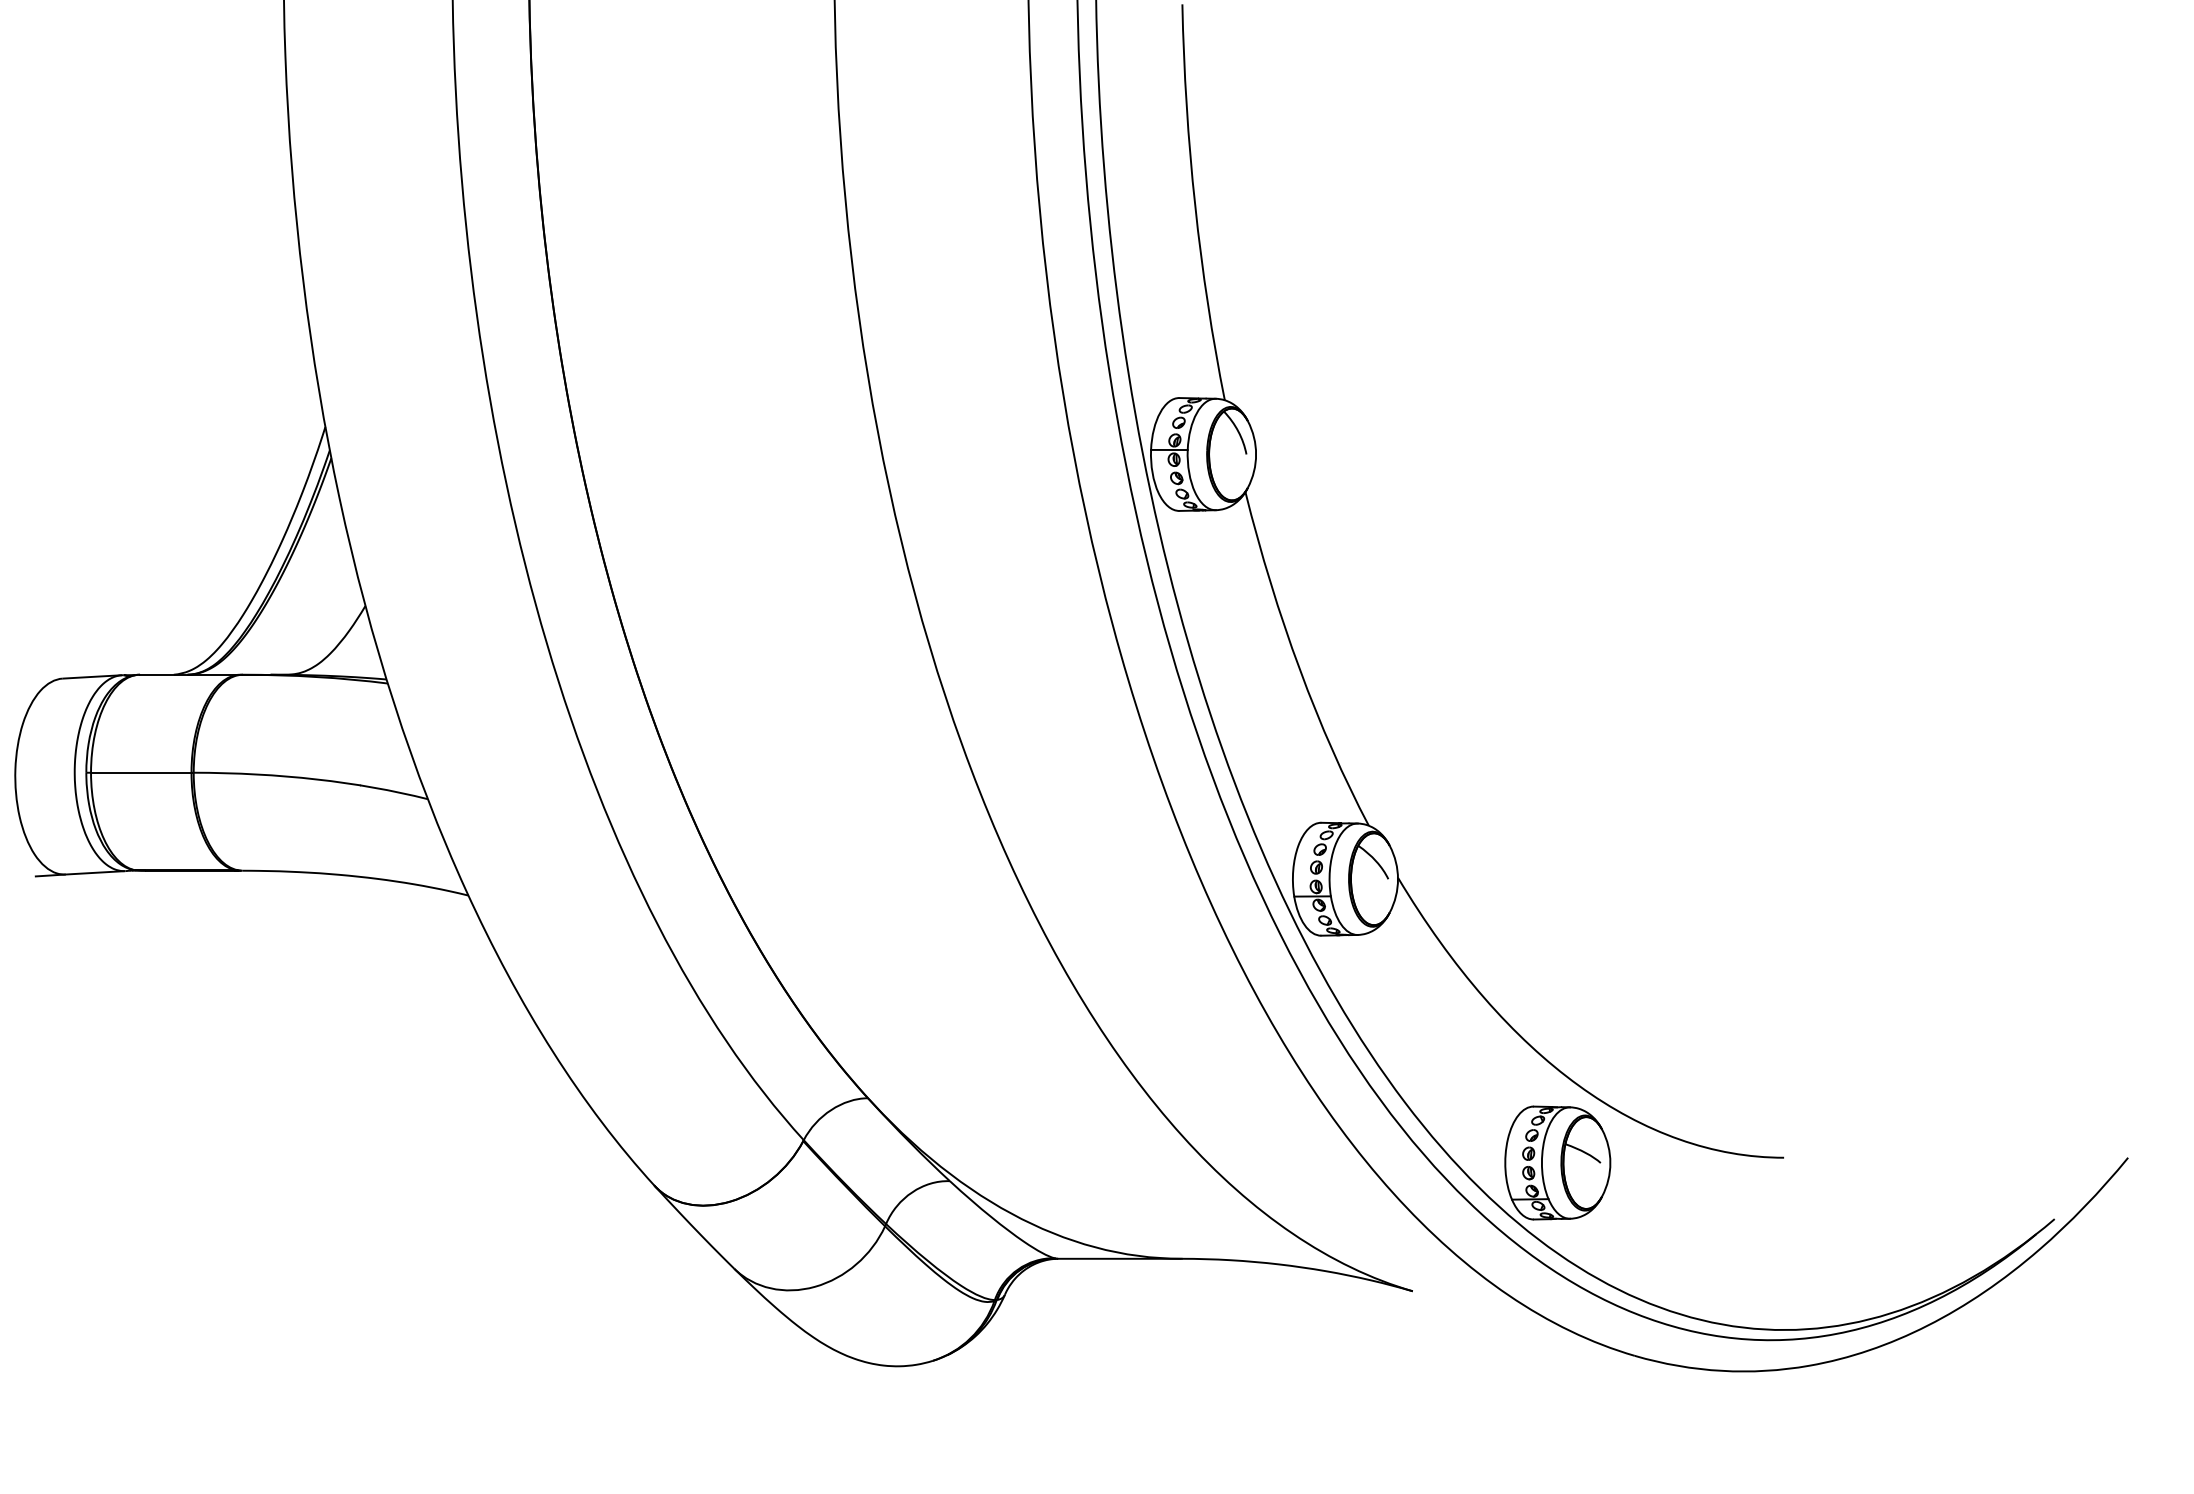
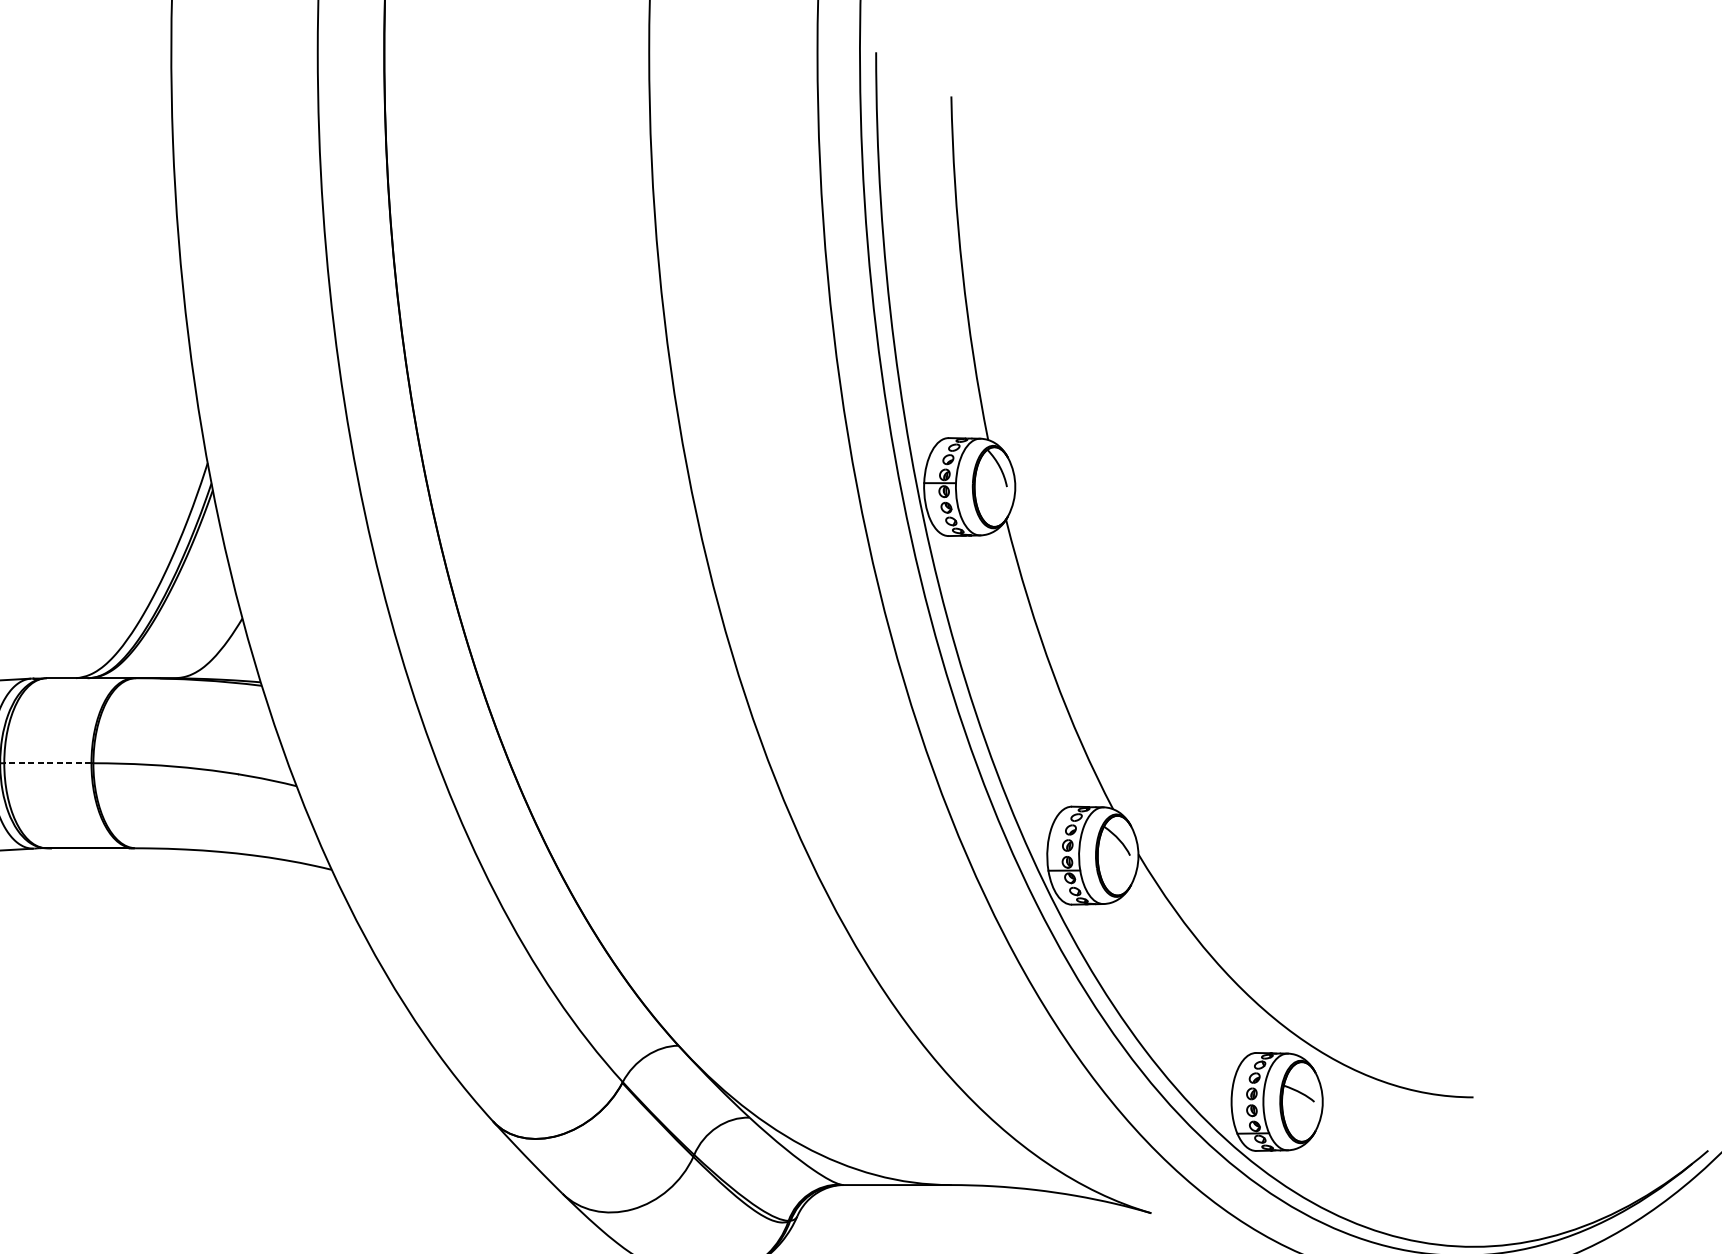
line: (140, 772) -> (47, 763), solid -> dashed

